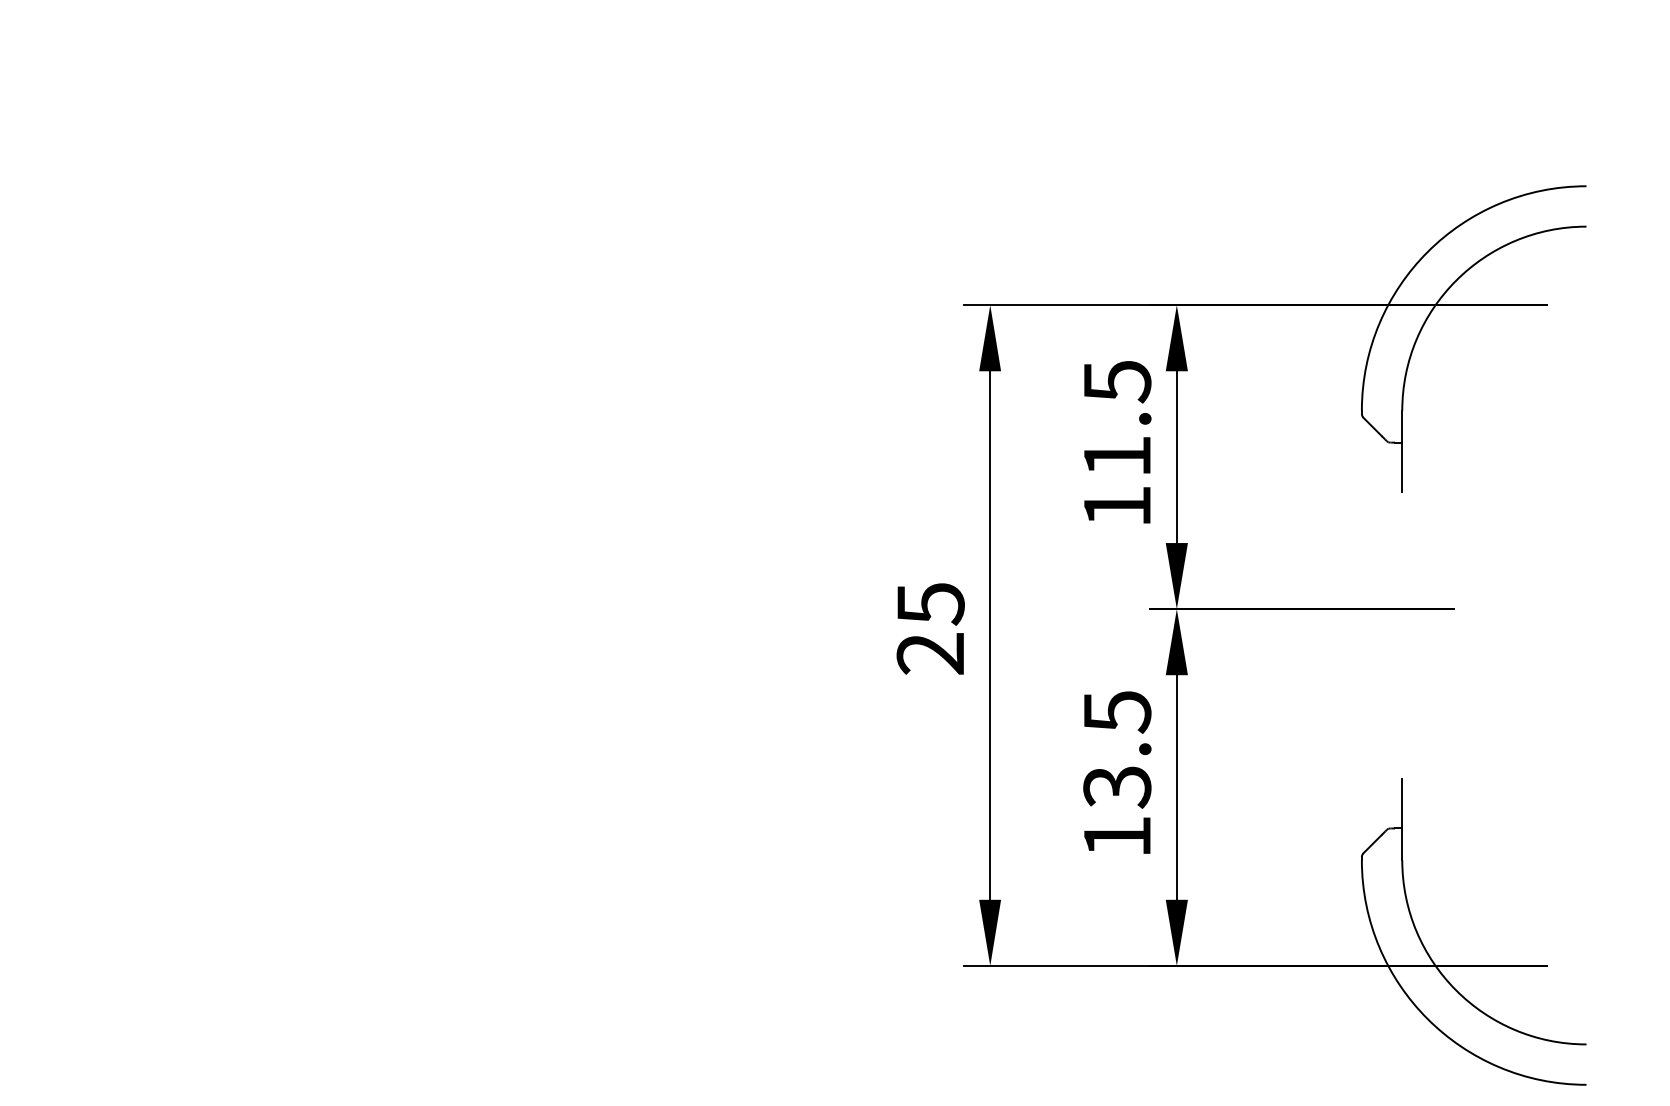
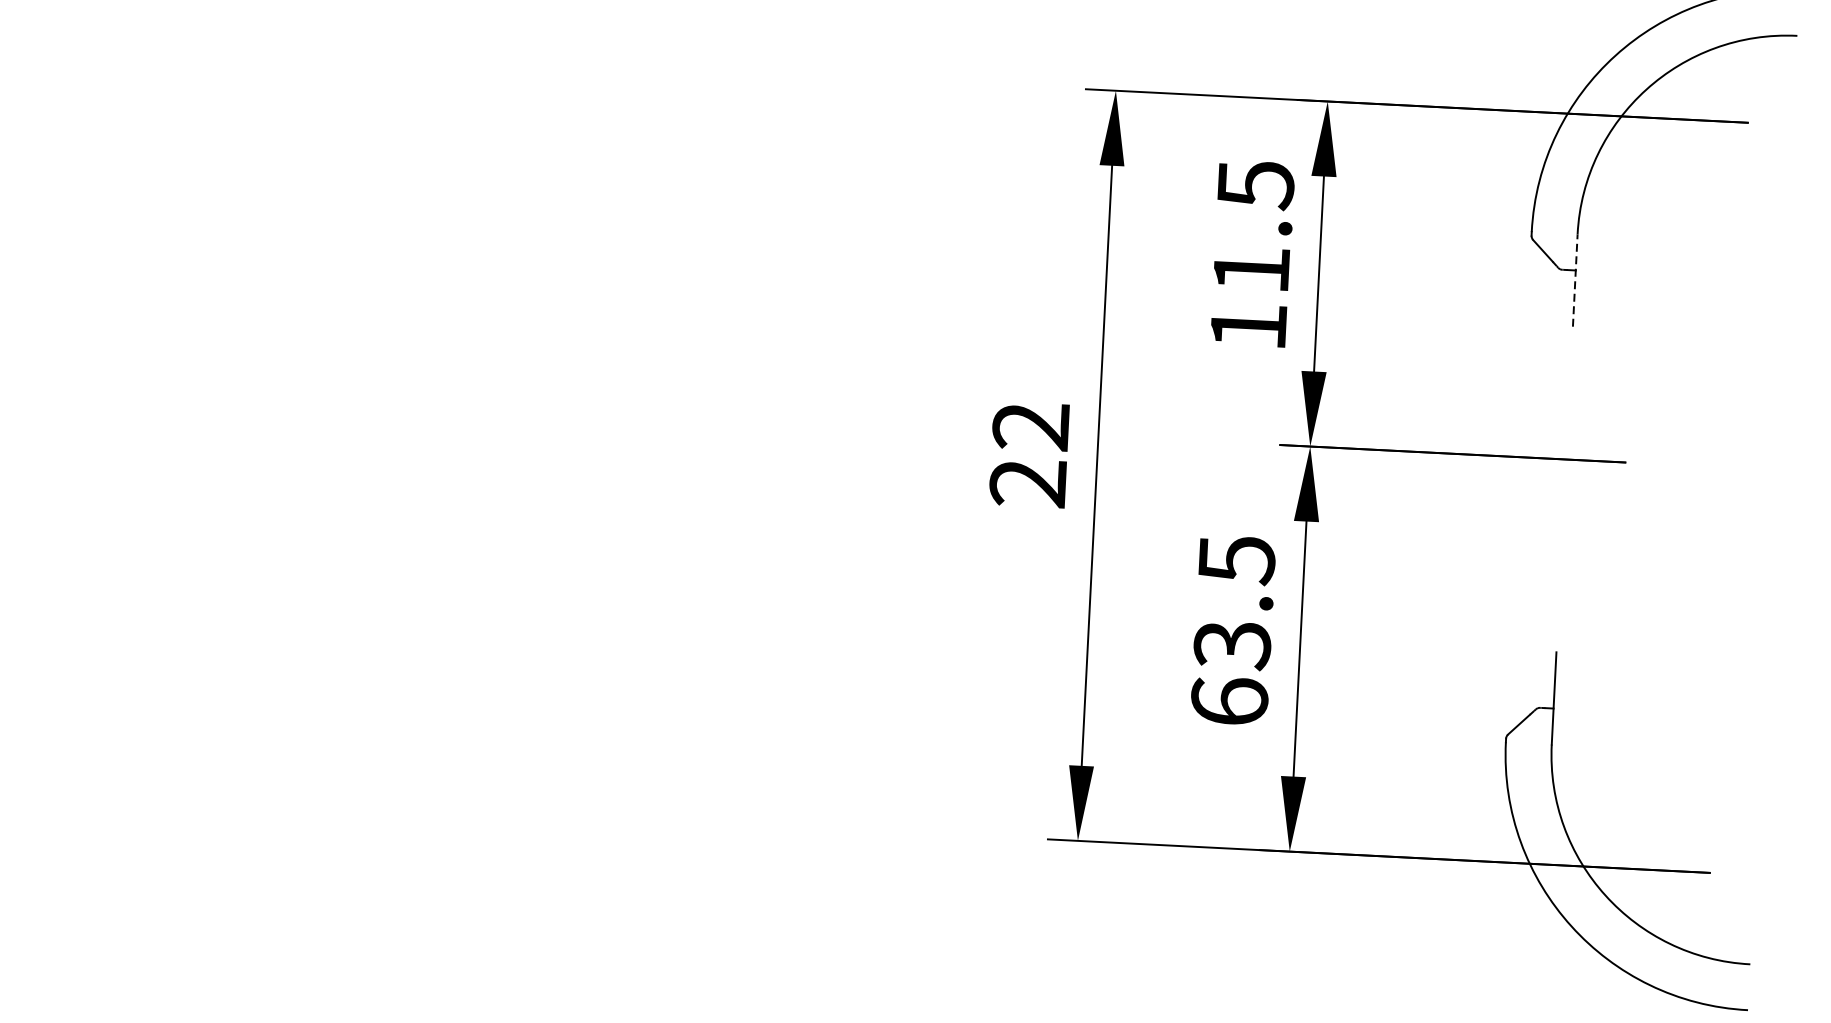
line: (1402, 451) -> (1575, 280), solid -> dashed
text: (930, 604) -> (1030, 427), 25 -> 22
text: (1117, 835) -> (1229, 700), 13.5 -> 63.5

